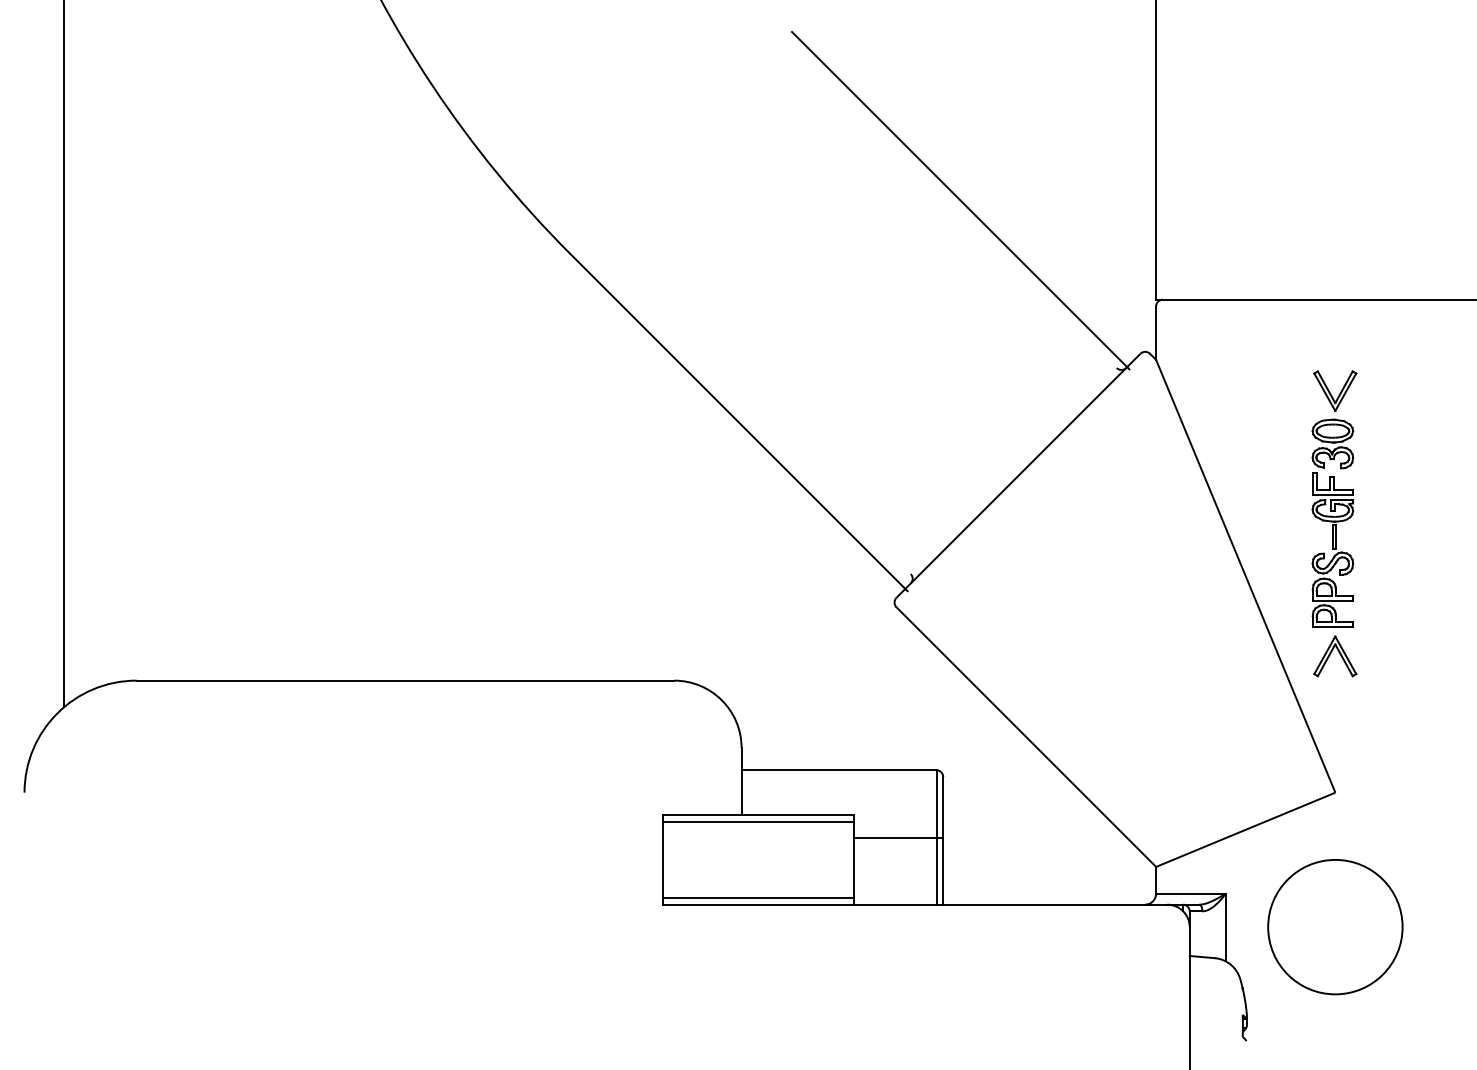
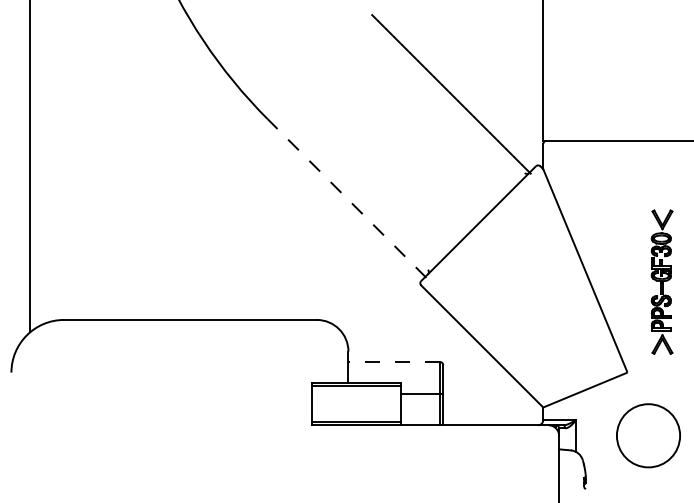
line: (737, 422) -> (346, 198), solid -> dashed
part: (1333, 522) -> (661, 281), moved
line: (839, 771) -> (394, 362), solid -> dashed
circle: (1335, 926) -> (648, 435), moved

